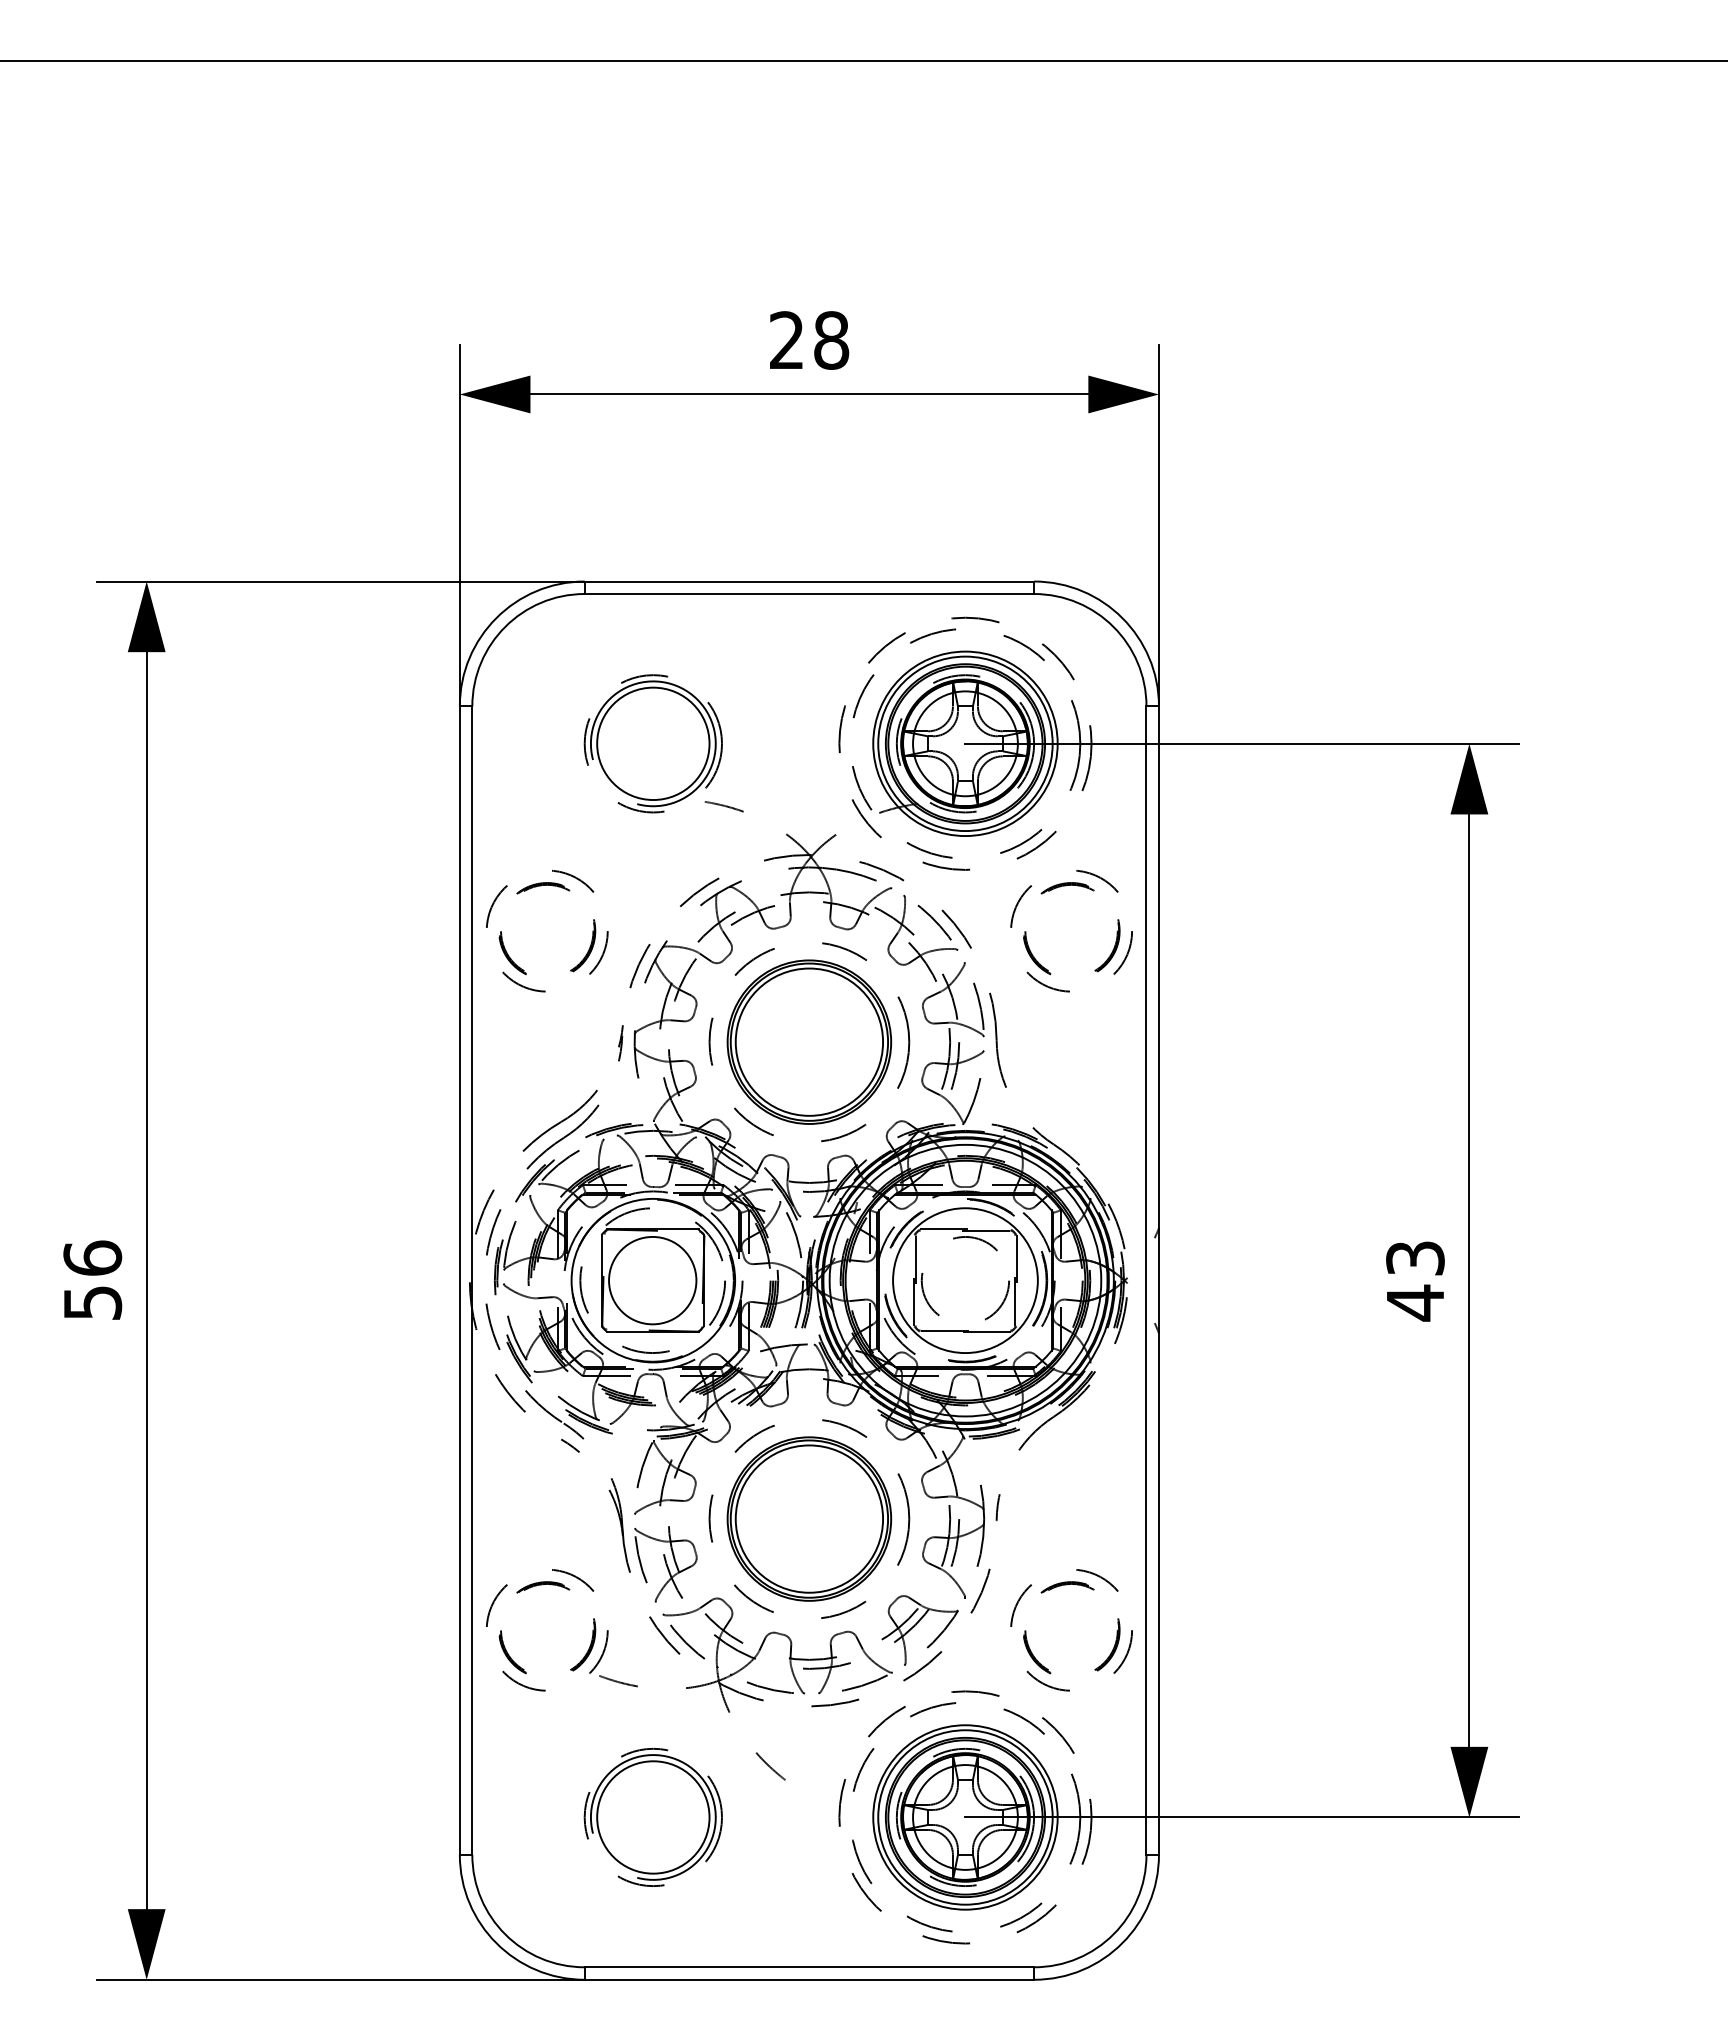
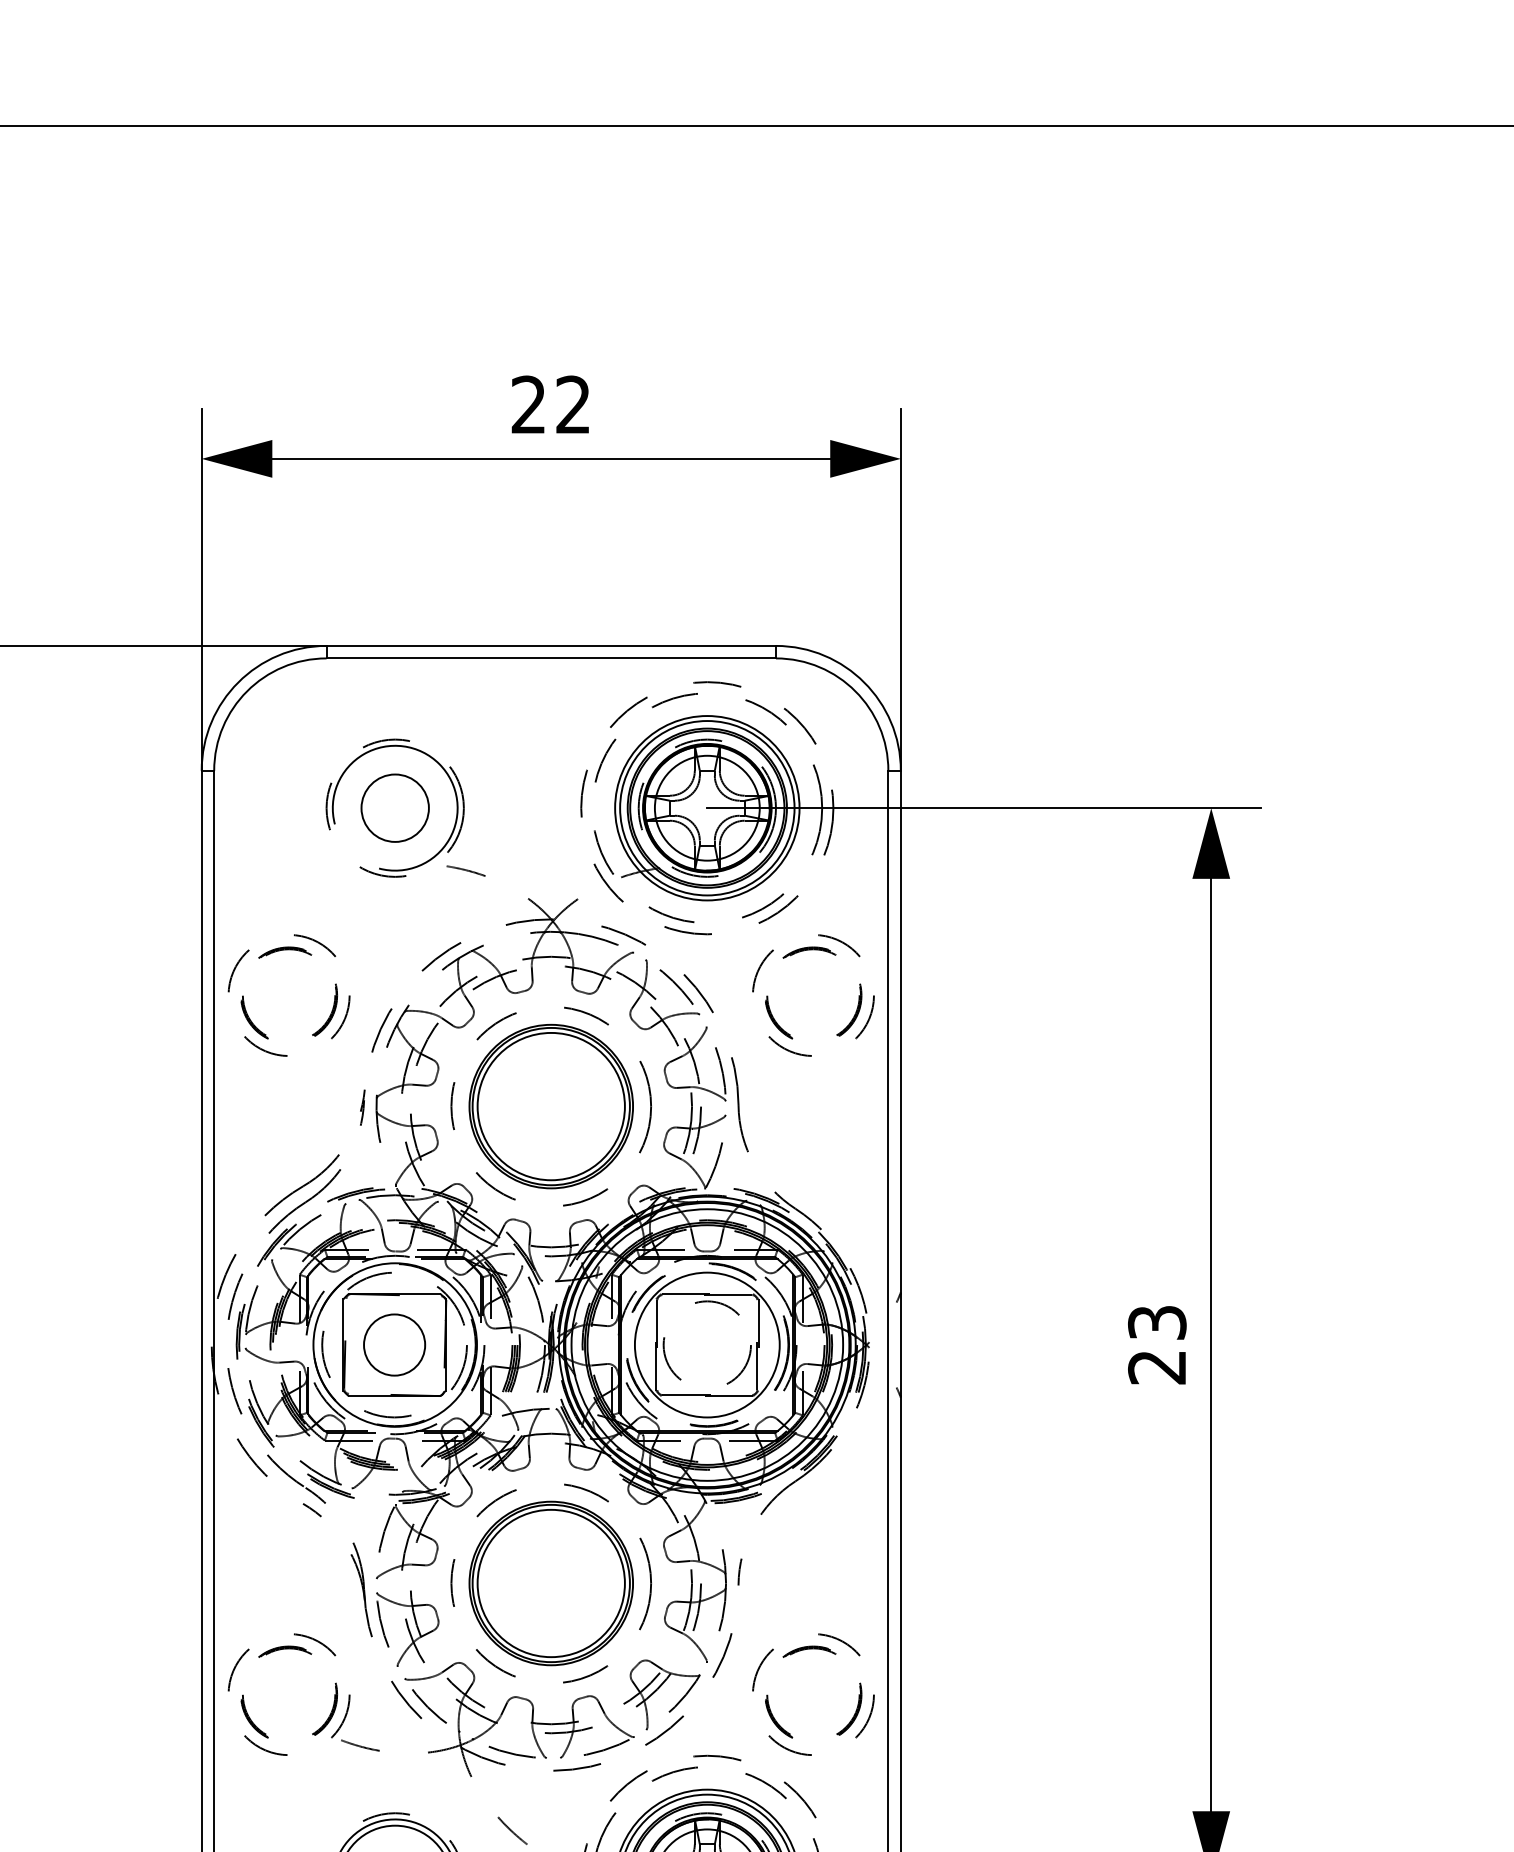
text: (831, 340) -> (573, 404), 28 -> 22
circle: (653, 743) -> (395, 807), size x0.6
circle: (652, 1280) -> (394, 1344), size x0.7
text: (1414, 1302) -> (1156, 1366), 43 -> 23

